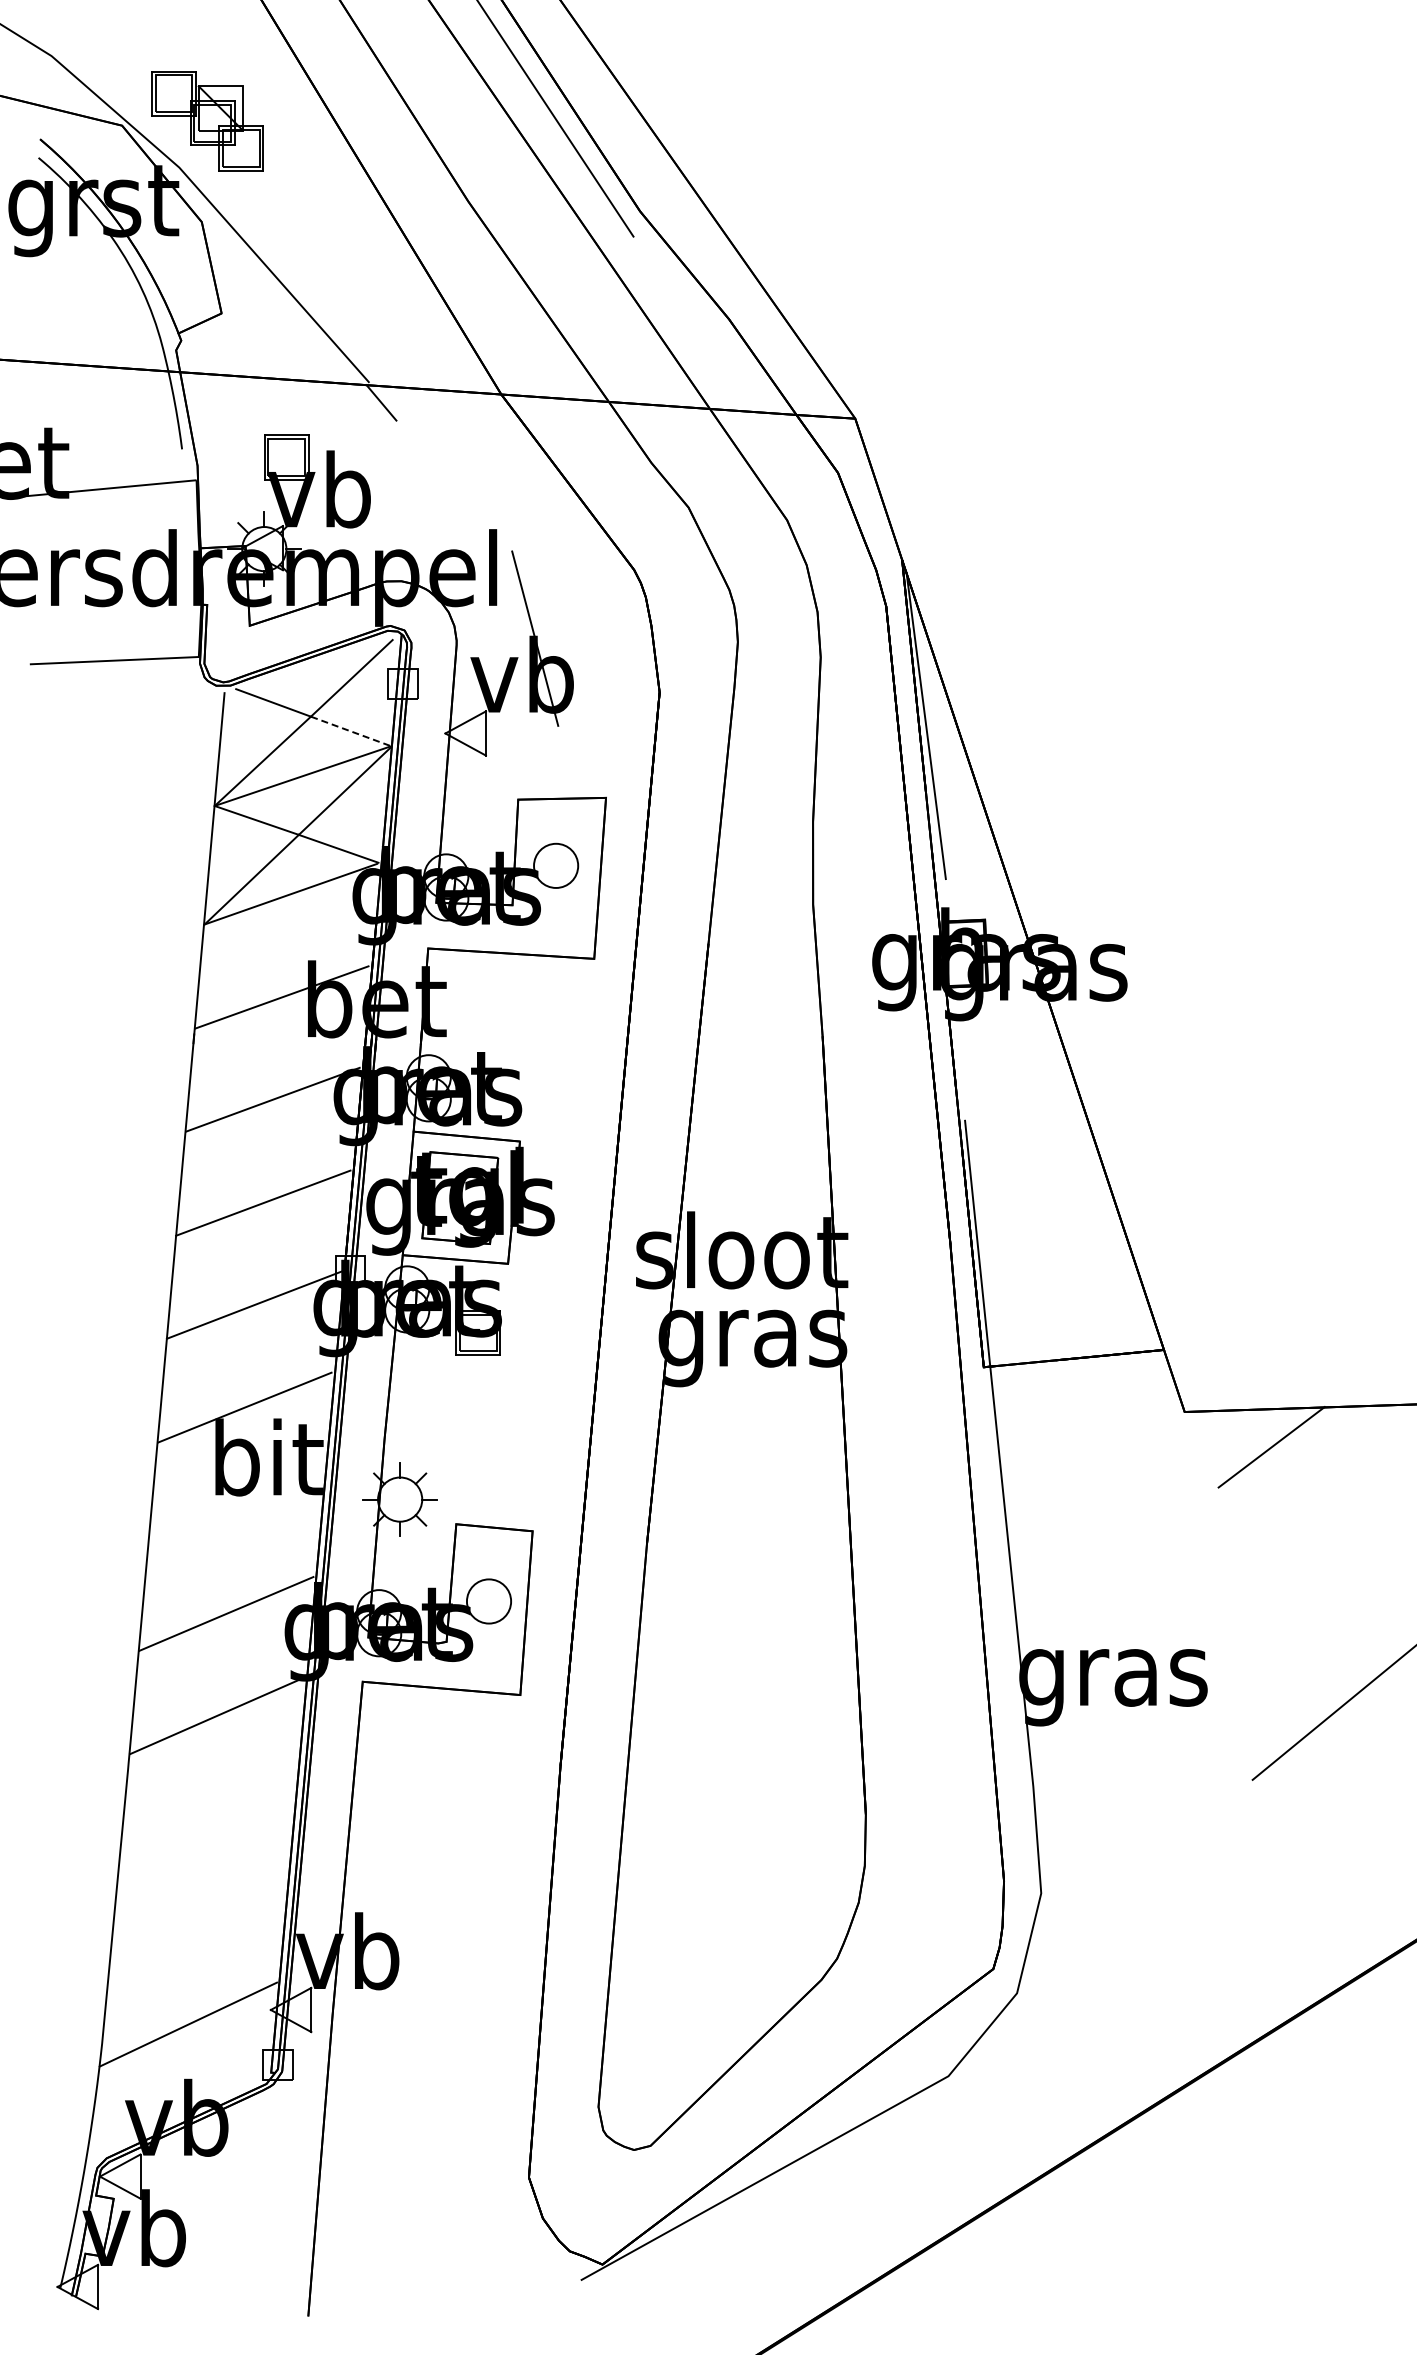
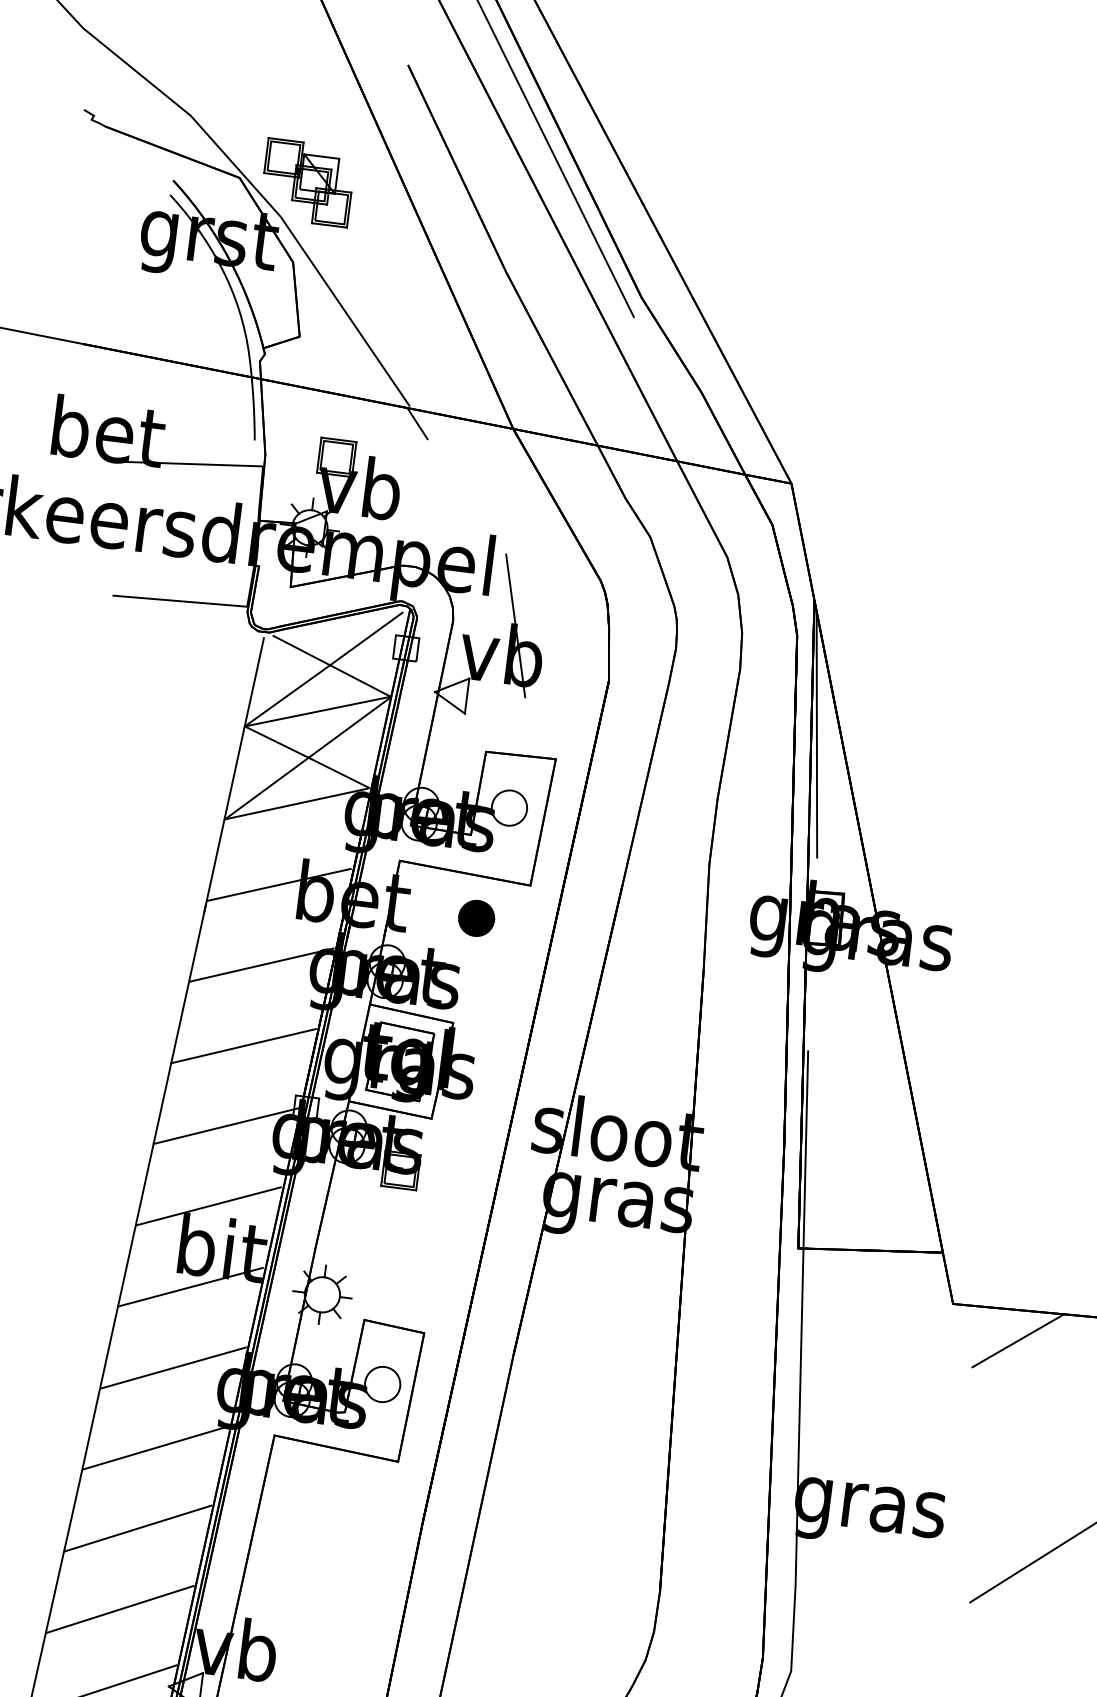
line: (349, 731) -> (359, 680), dashed -> solid
part: (532, 1007) -> (476, 918), added
line: (234, 1510) -> (190, 1286), added
line: (207, 1818) -> (137, 1528), added
line: (198, 1921) -> (120, 1609), added

